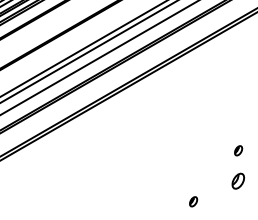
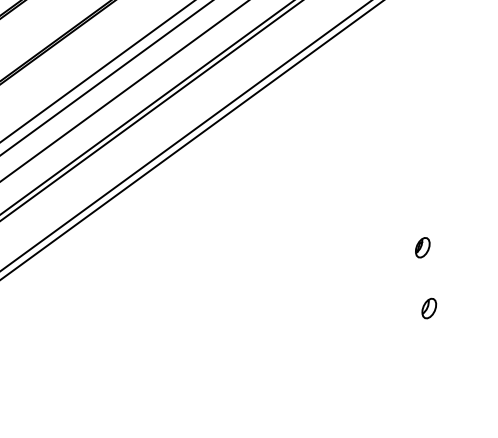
part: (238, 180) -> (428, 307), size x0.62
part: (193, 201) -> (343, 358), removed

